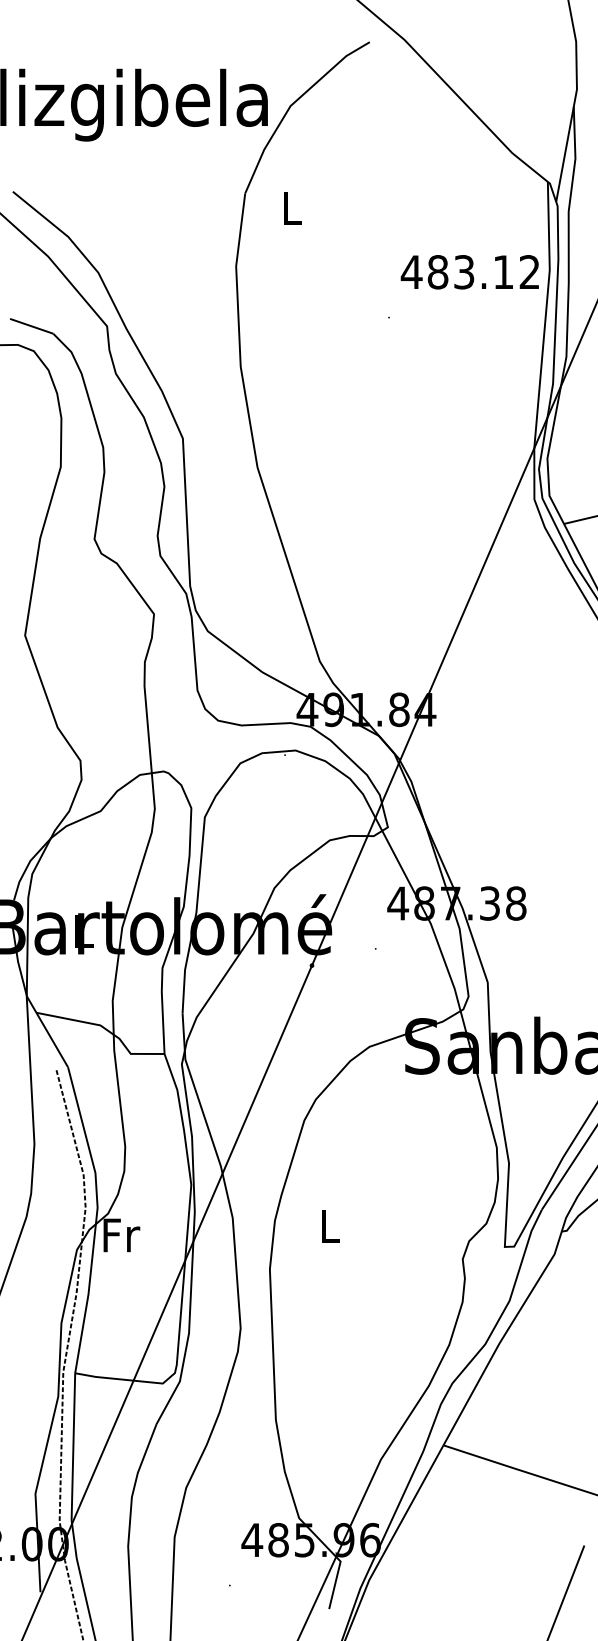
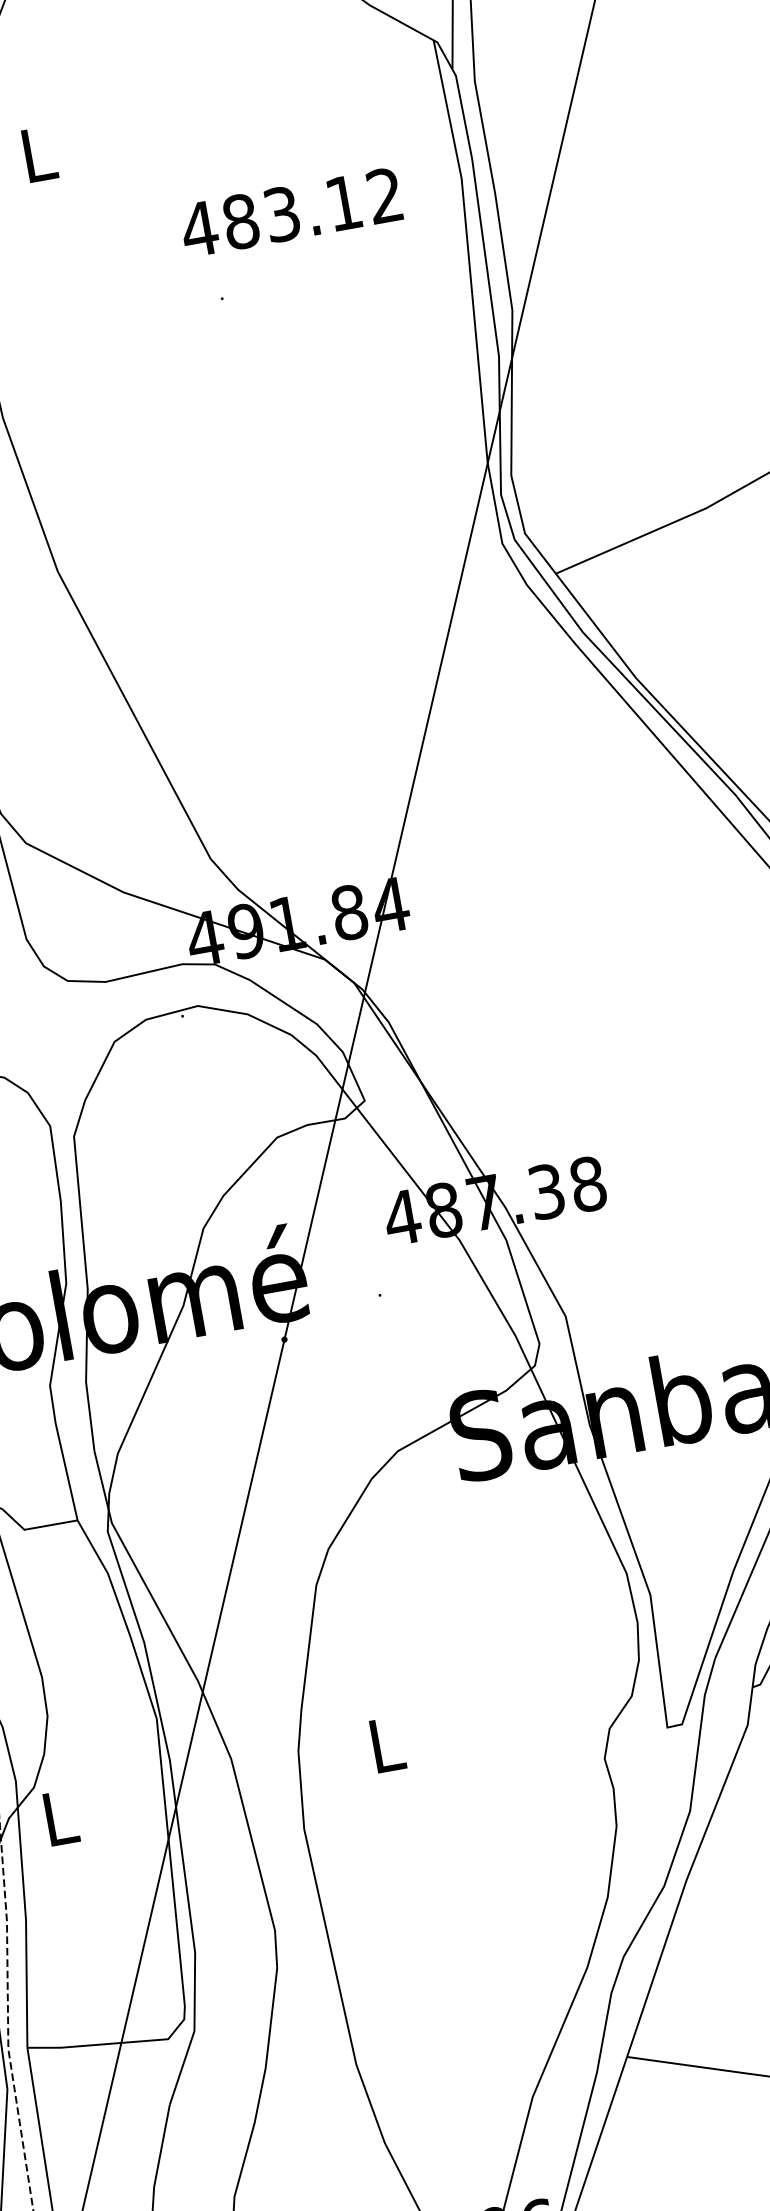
text: (469, 272) -> (290, 213), moved
text: (121, 1235) -> (61, 1818), Fr -> L

